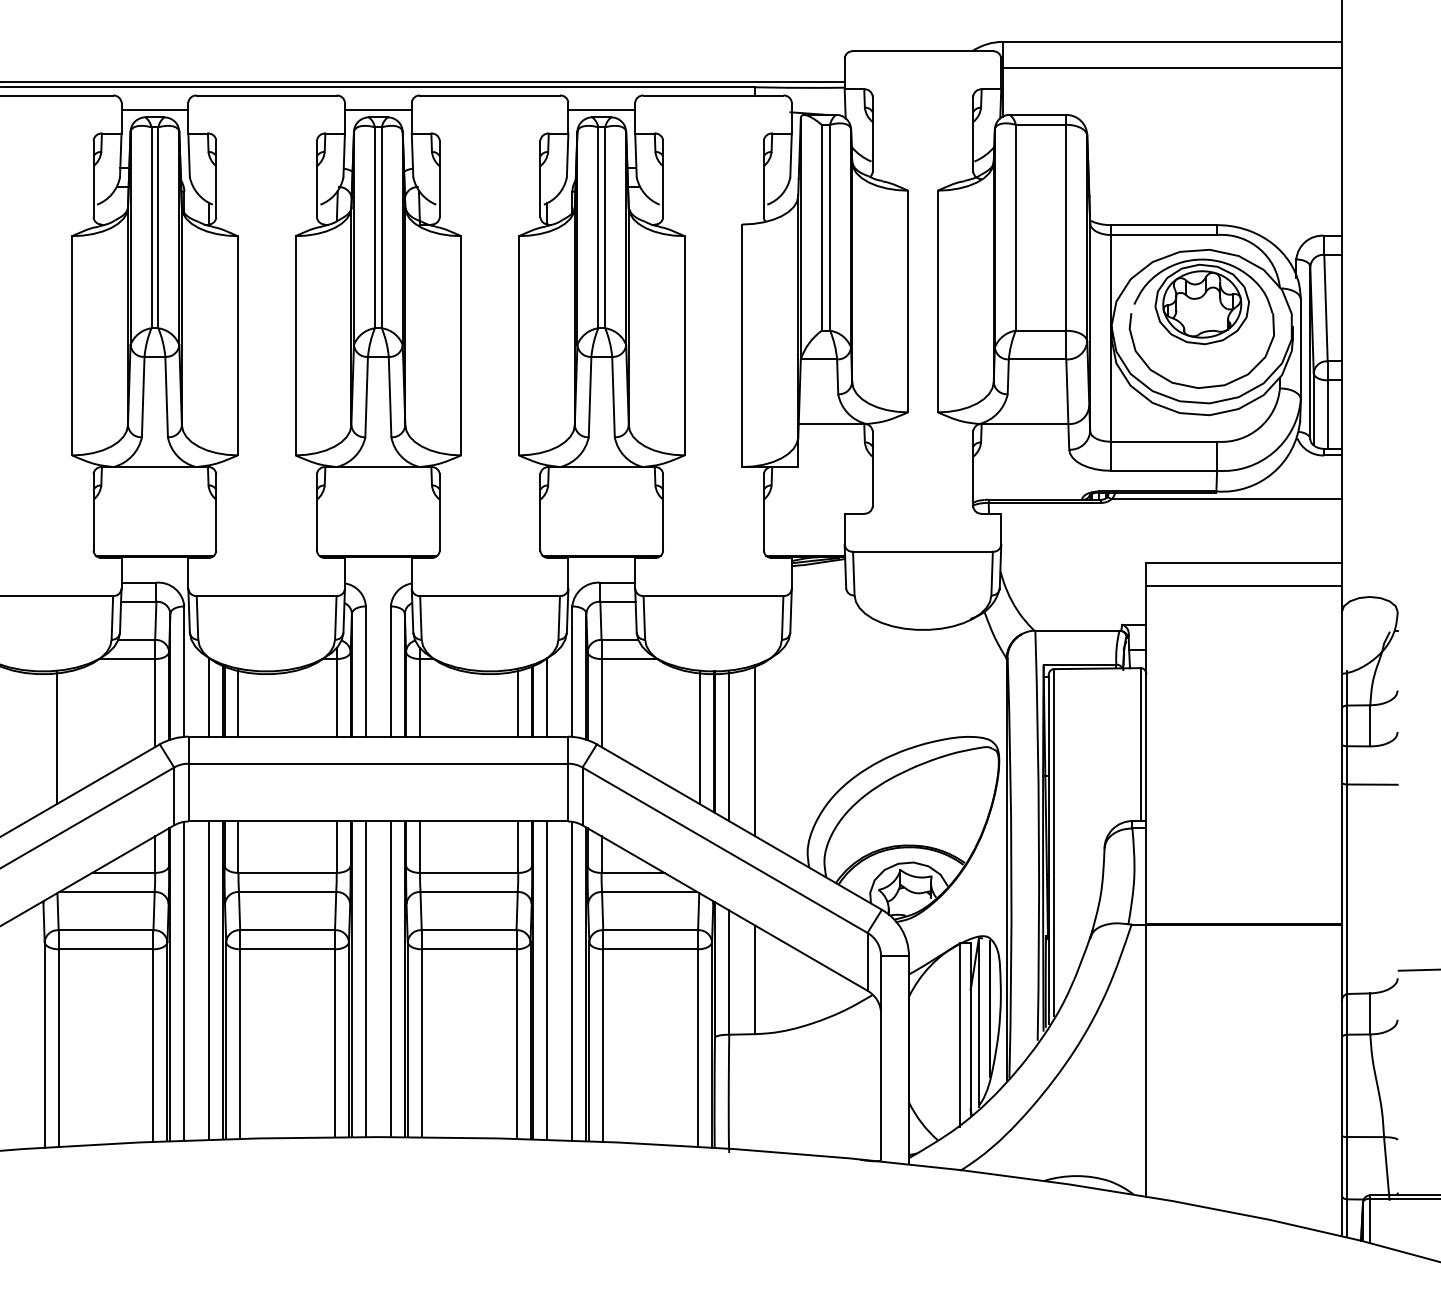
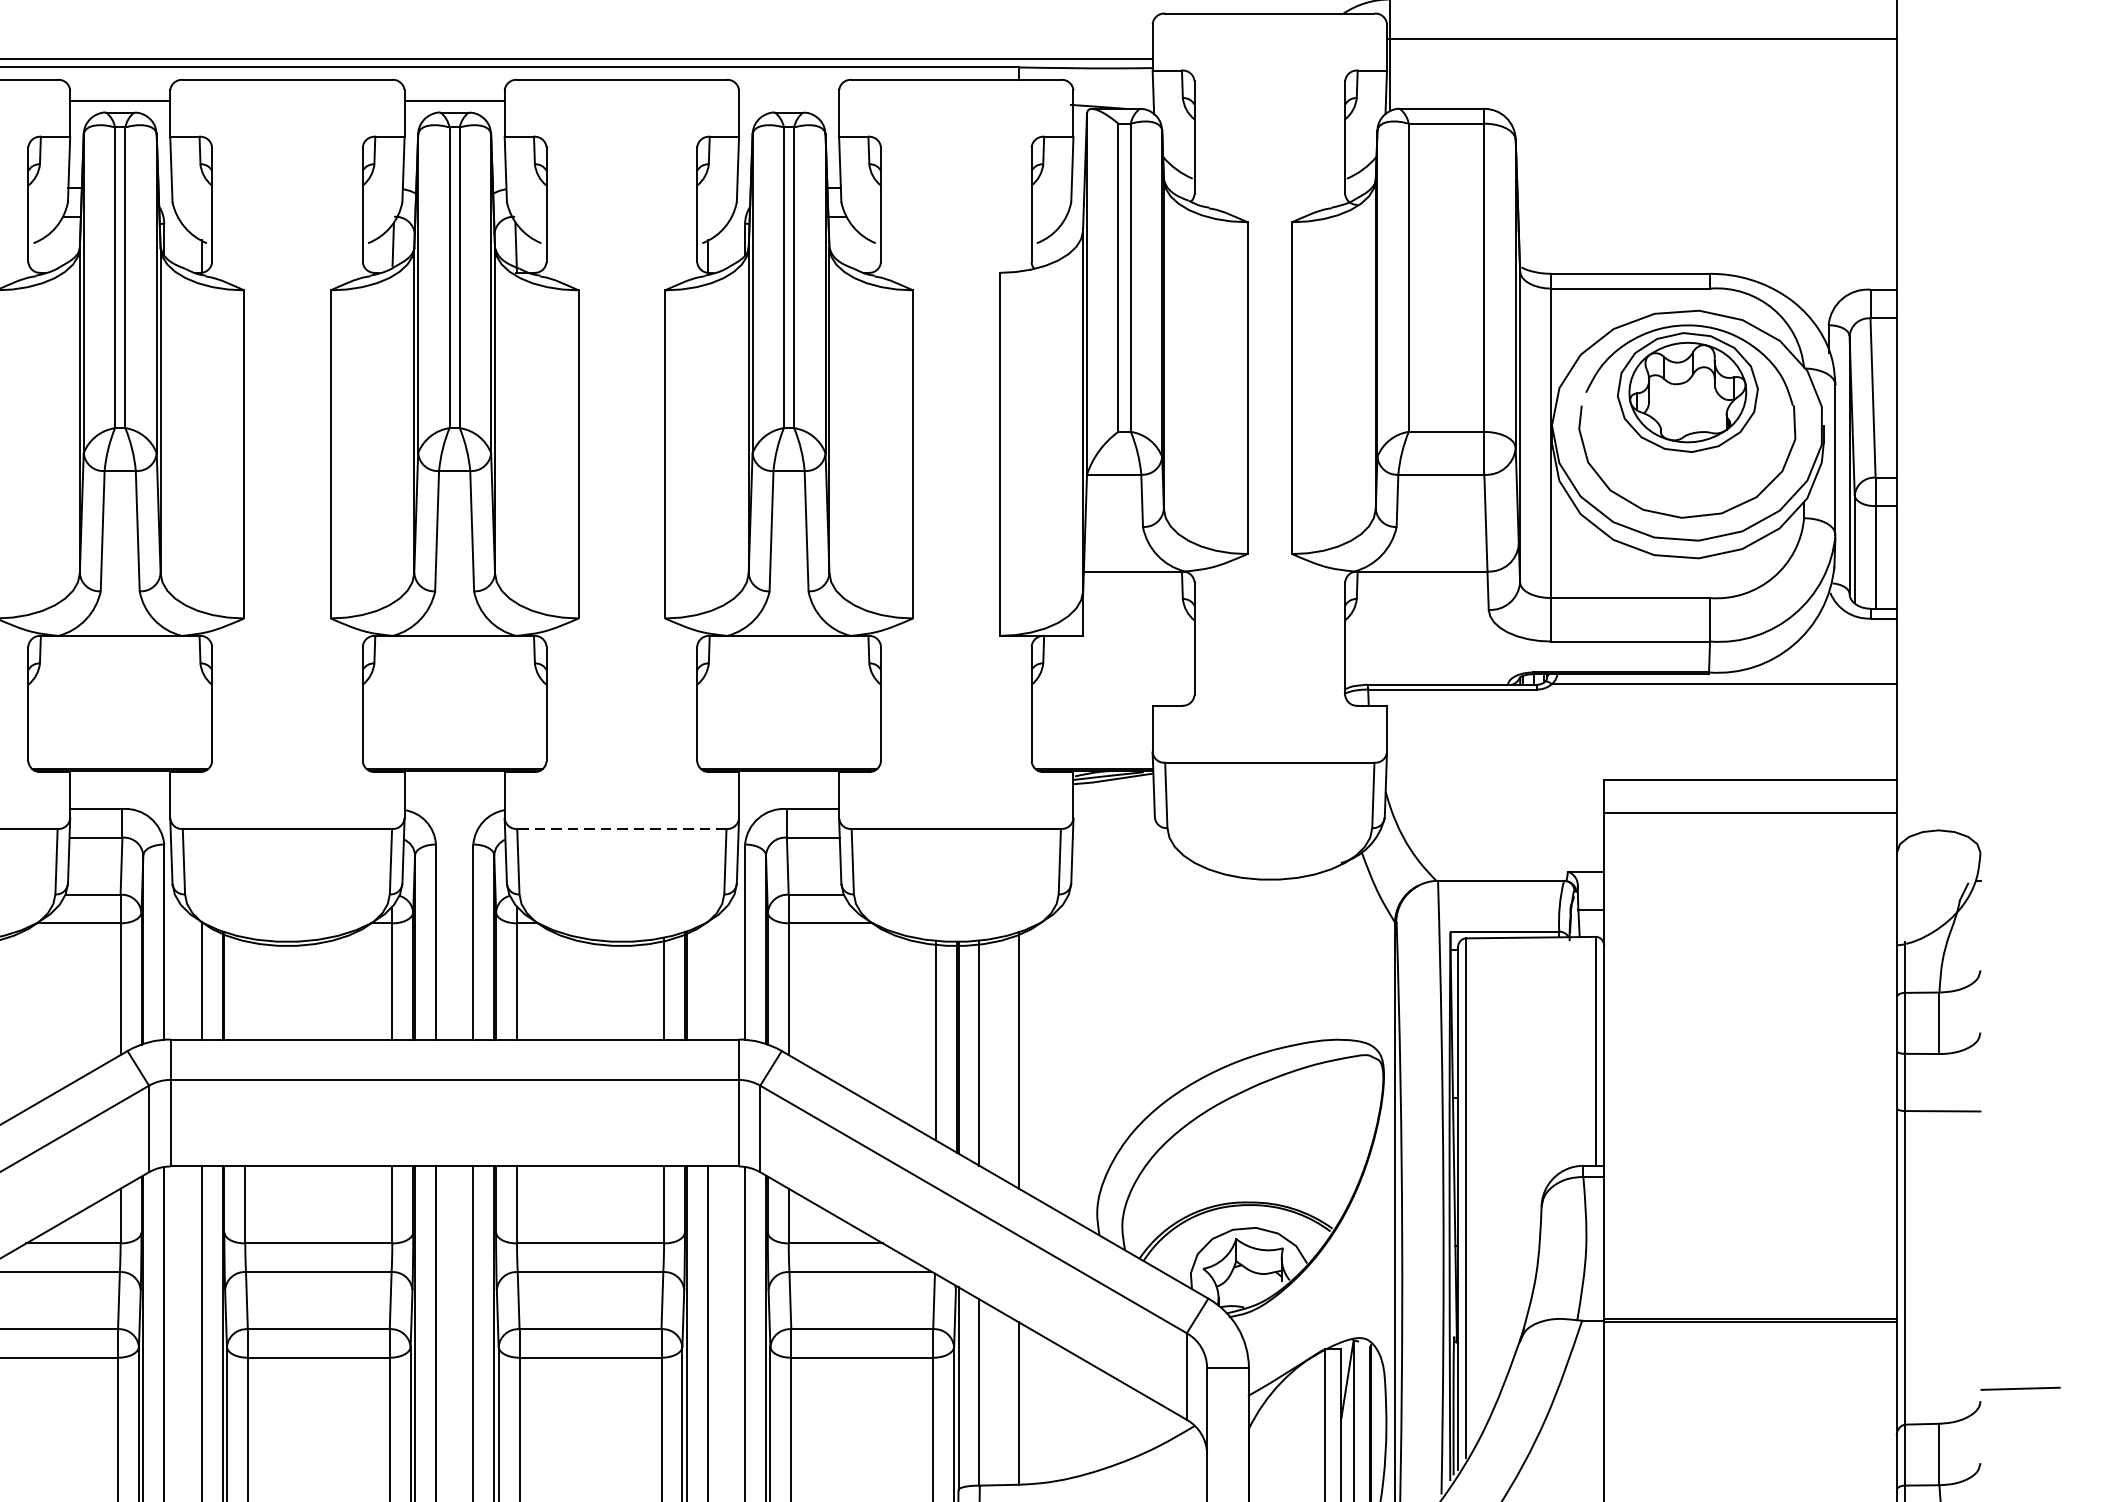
line: (601, 109) -> (788, 100), removed
line: (490, 596) -> (622, 829), solid -> dashed
line: (547, 697) -> (707, 980), removed
line: (238, 702) -> (245, 988), removed

